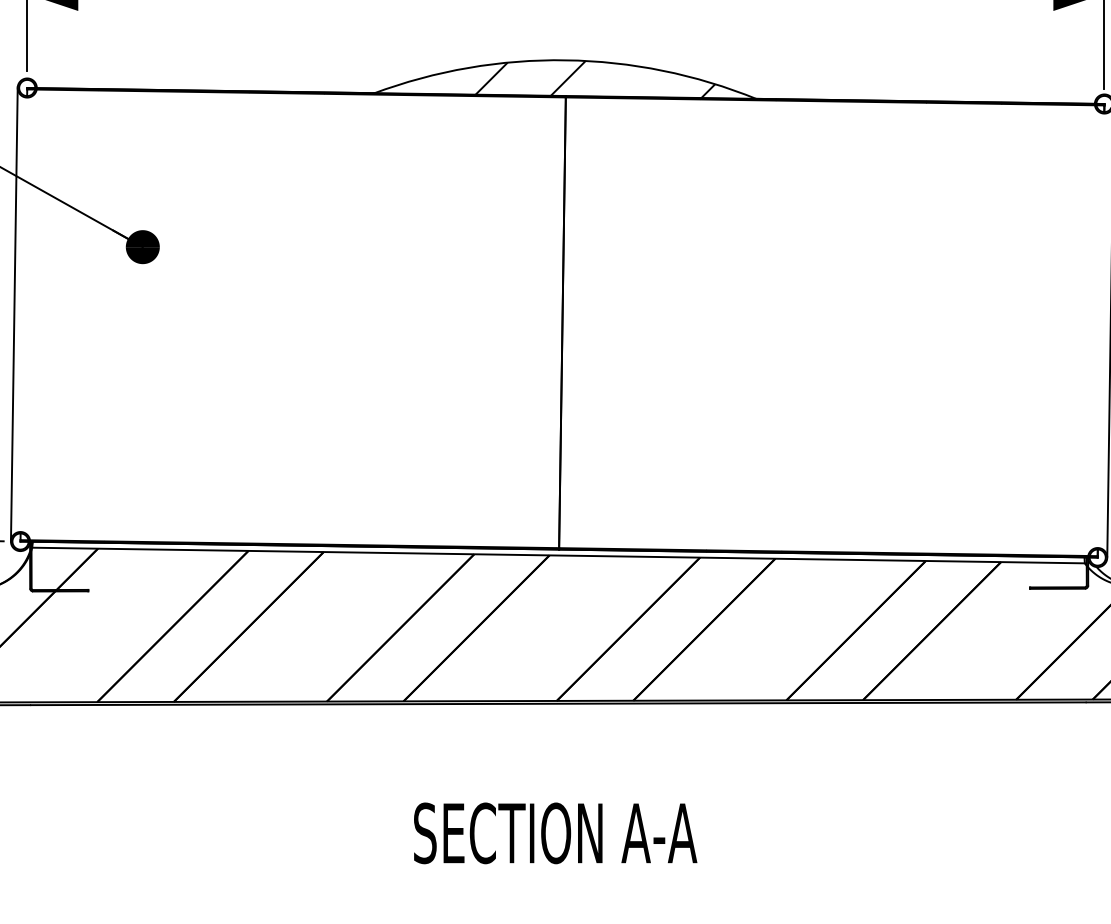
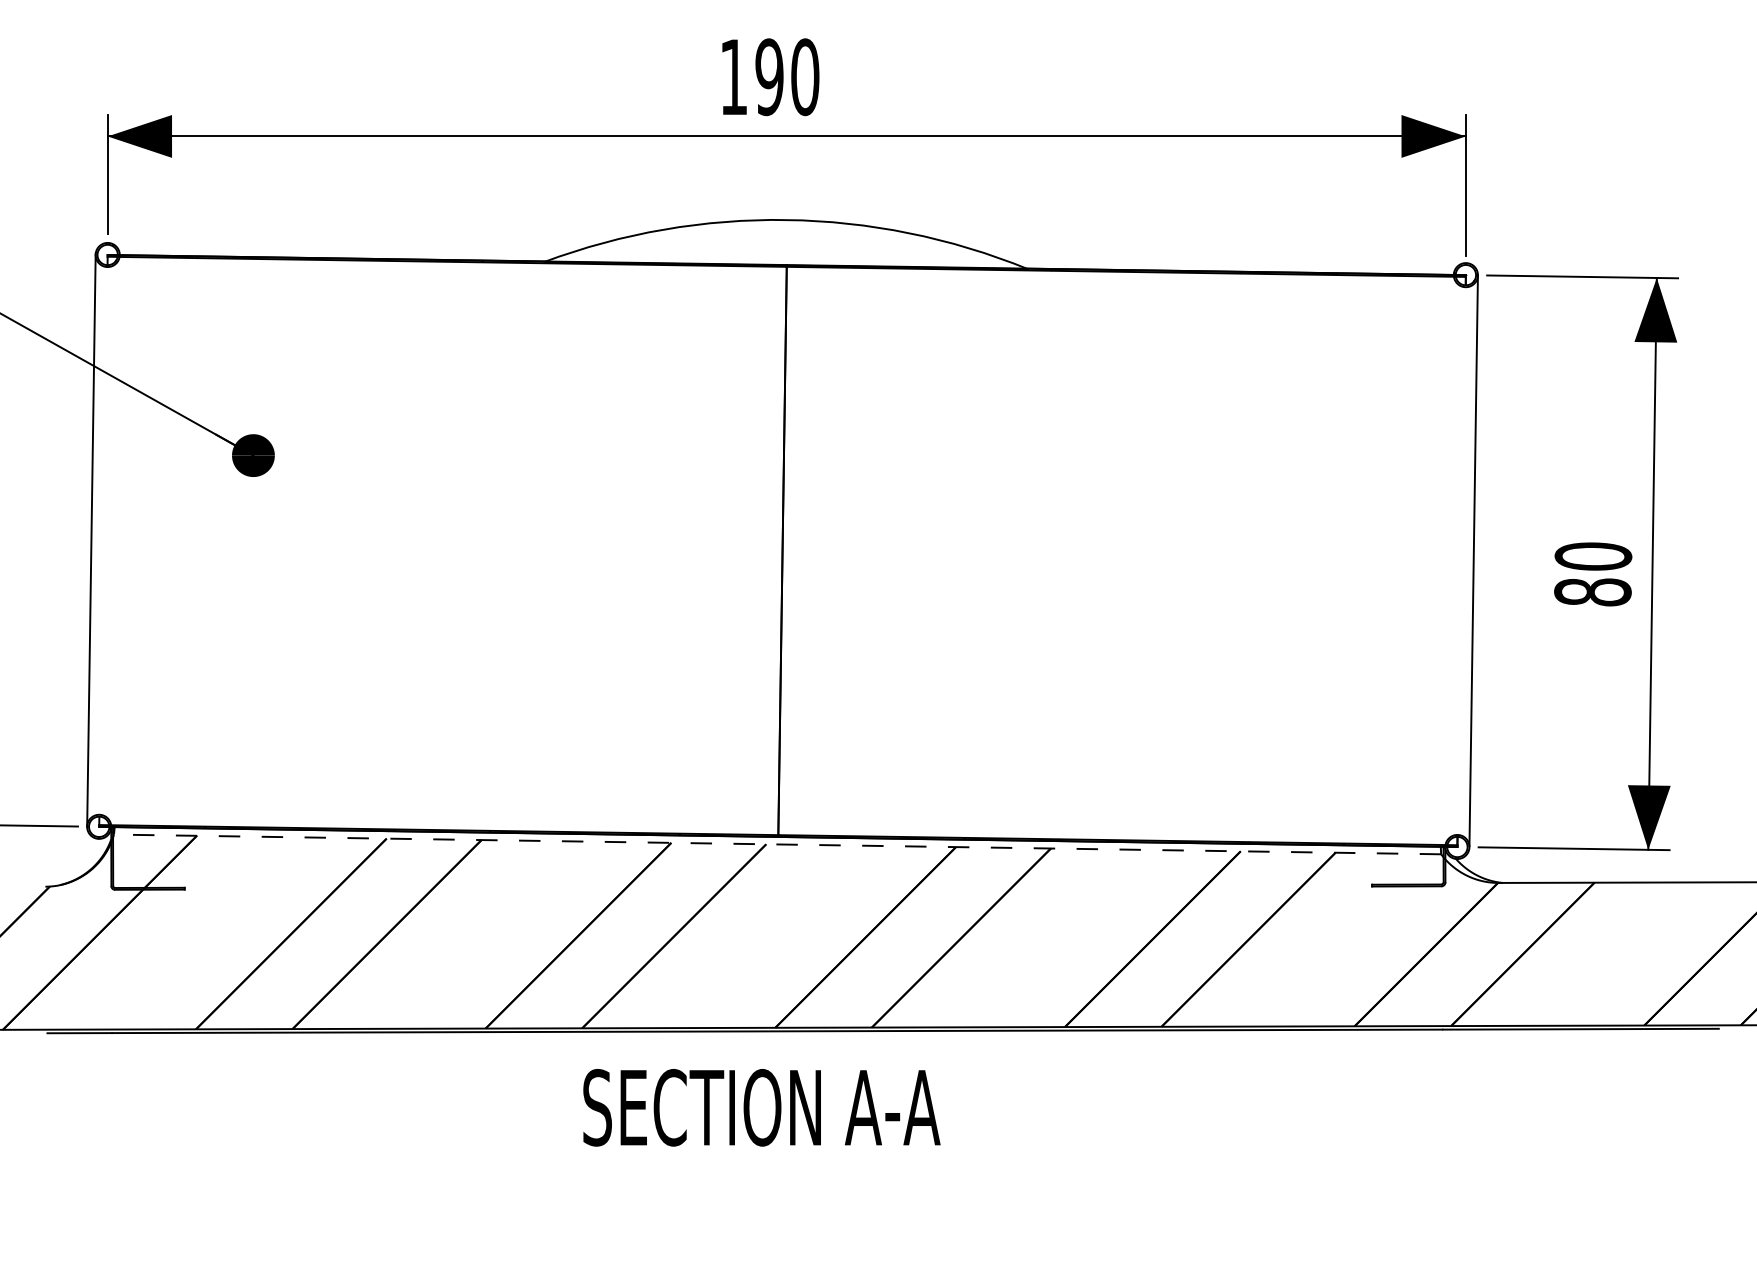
hatch: (594, 79) -> (823, 244), removed
line: (558, 555) -> (777, 844), solid -> dashed
text: (555, 833) -> (761, 1107), moved

